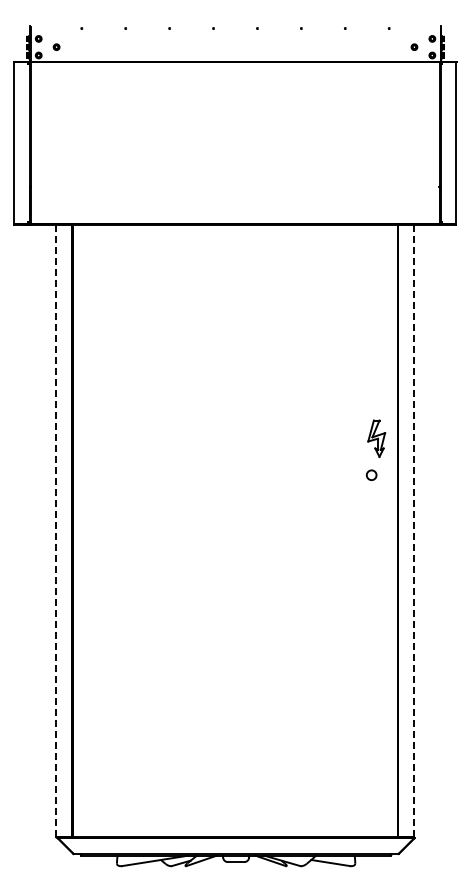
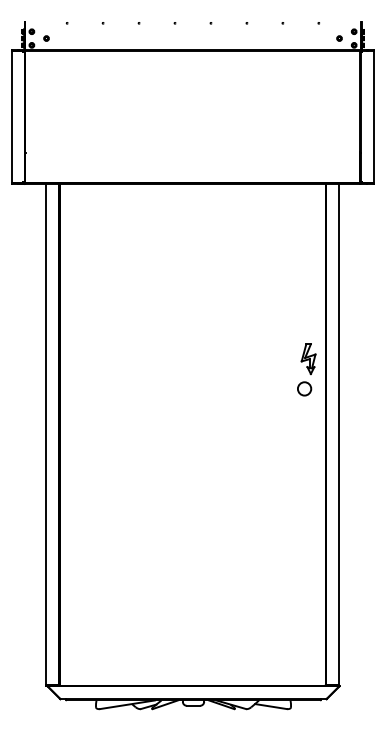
circle: (371, 475) -> (304, 389), size x1.67
line: (56, 530) -> (46, 434), dashed -> solid
line: (414, 531) -> (339, 435), dashed -> solid

